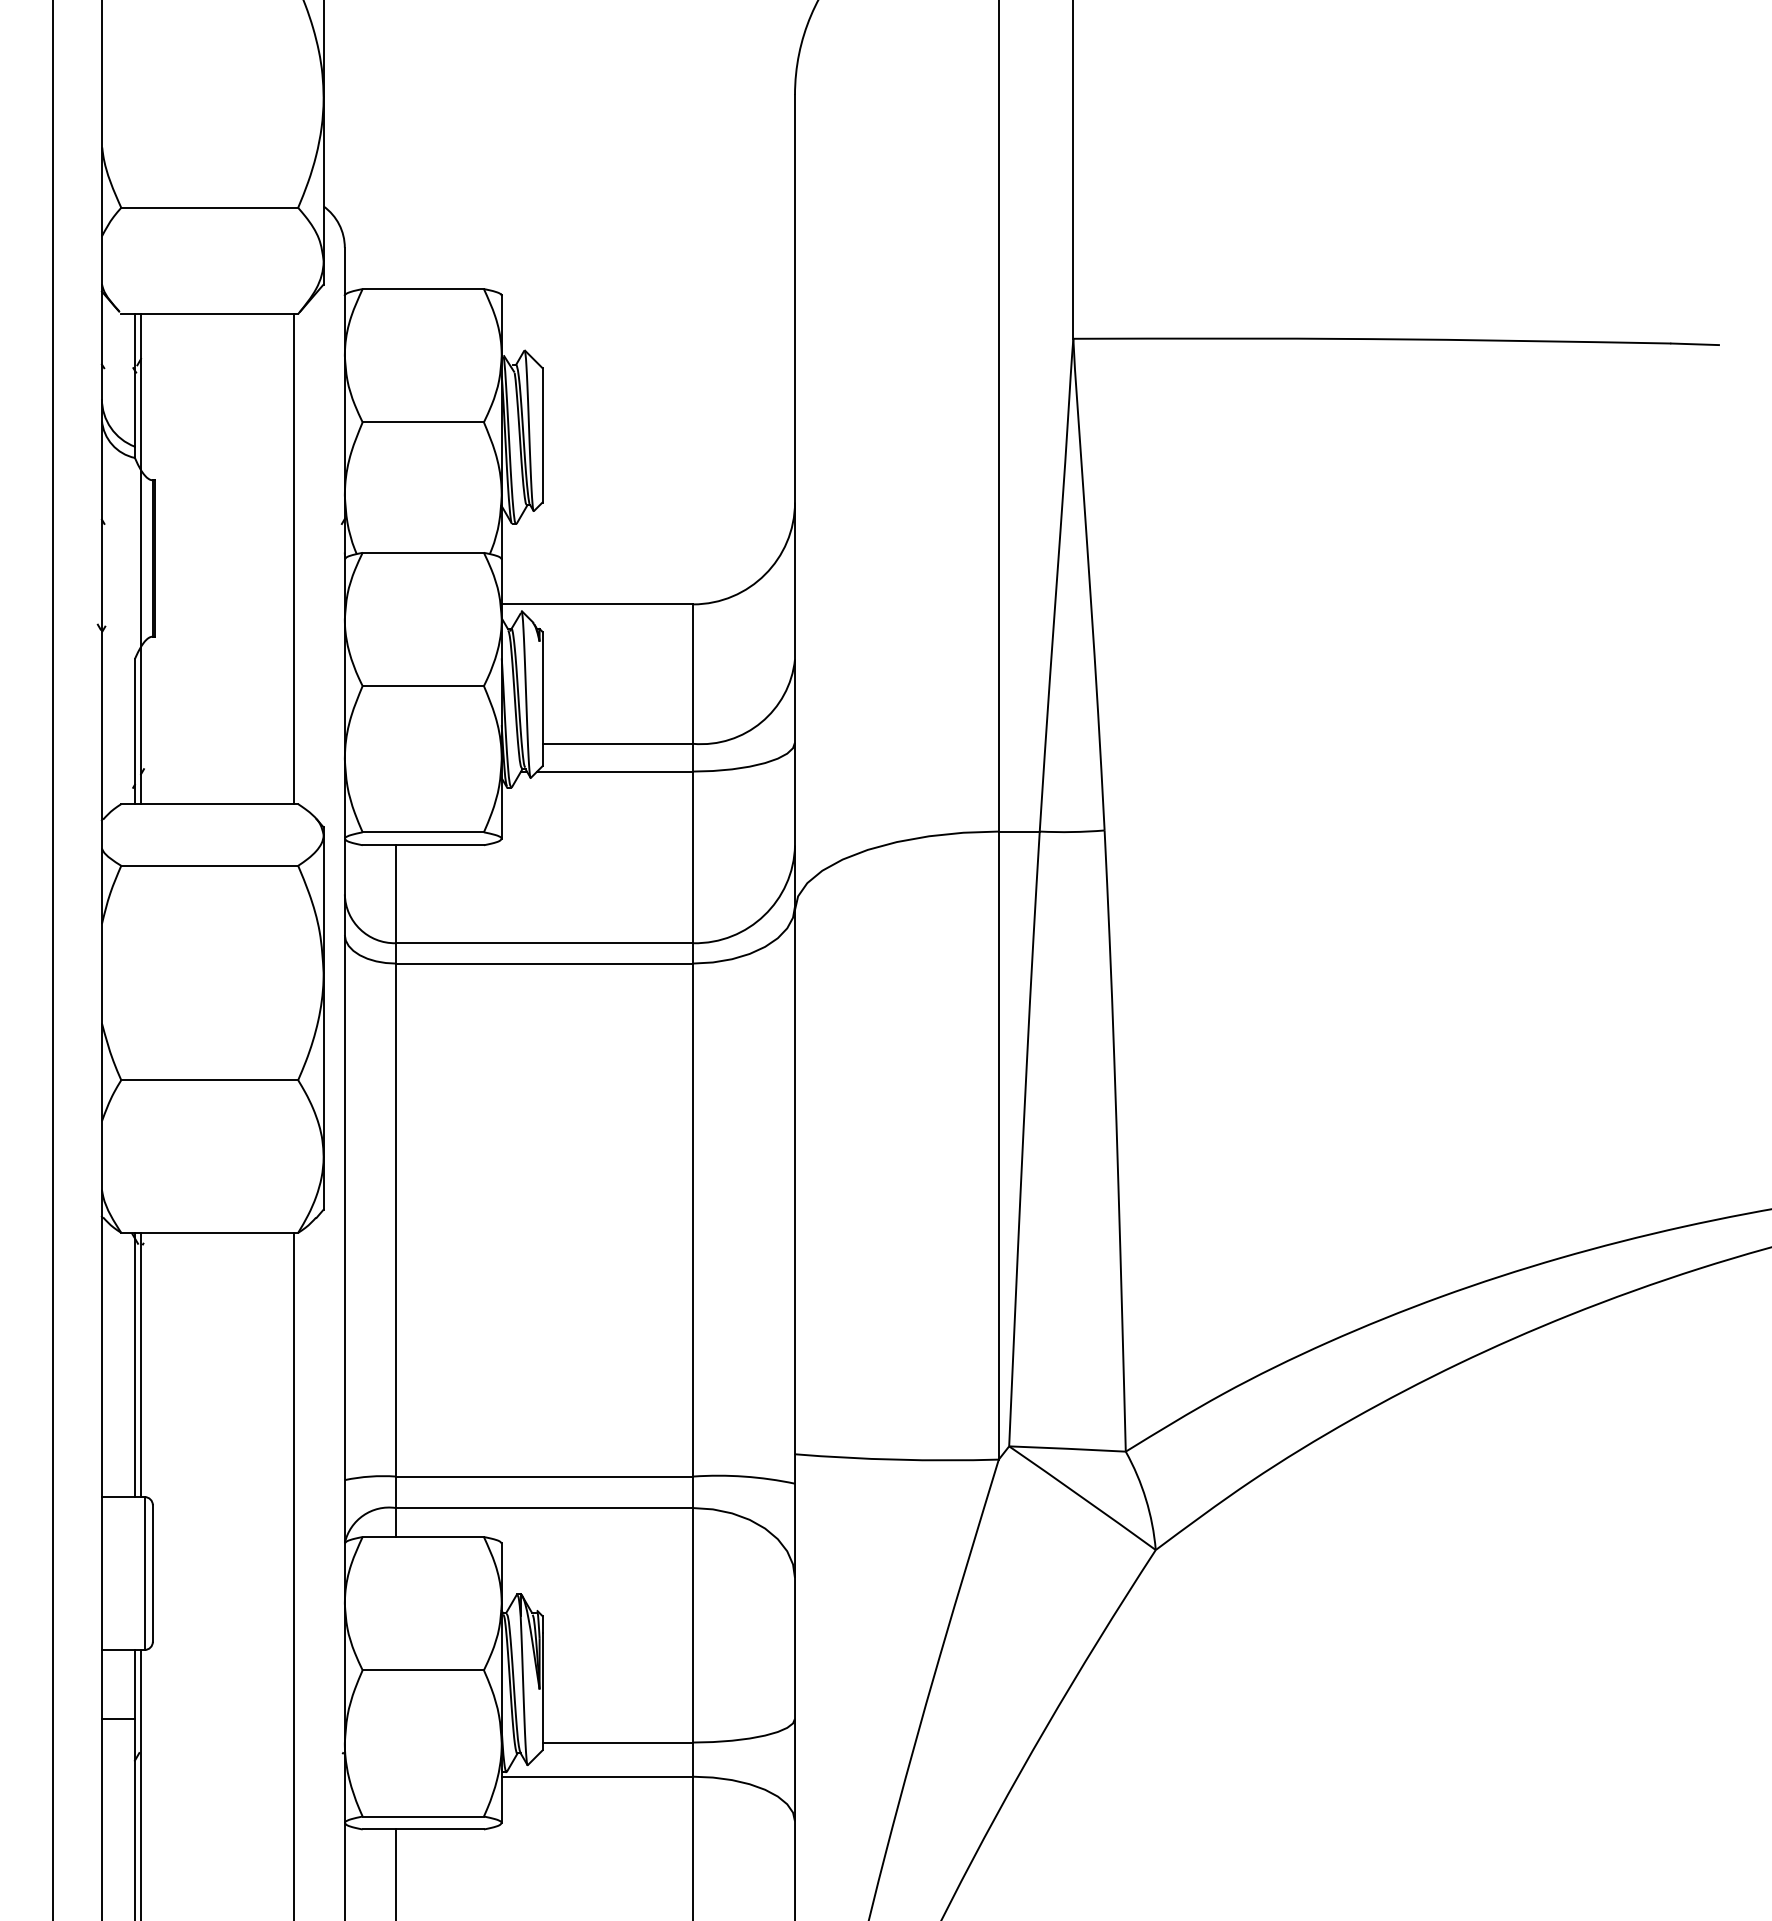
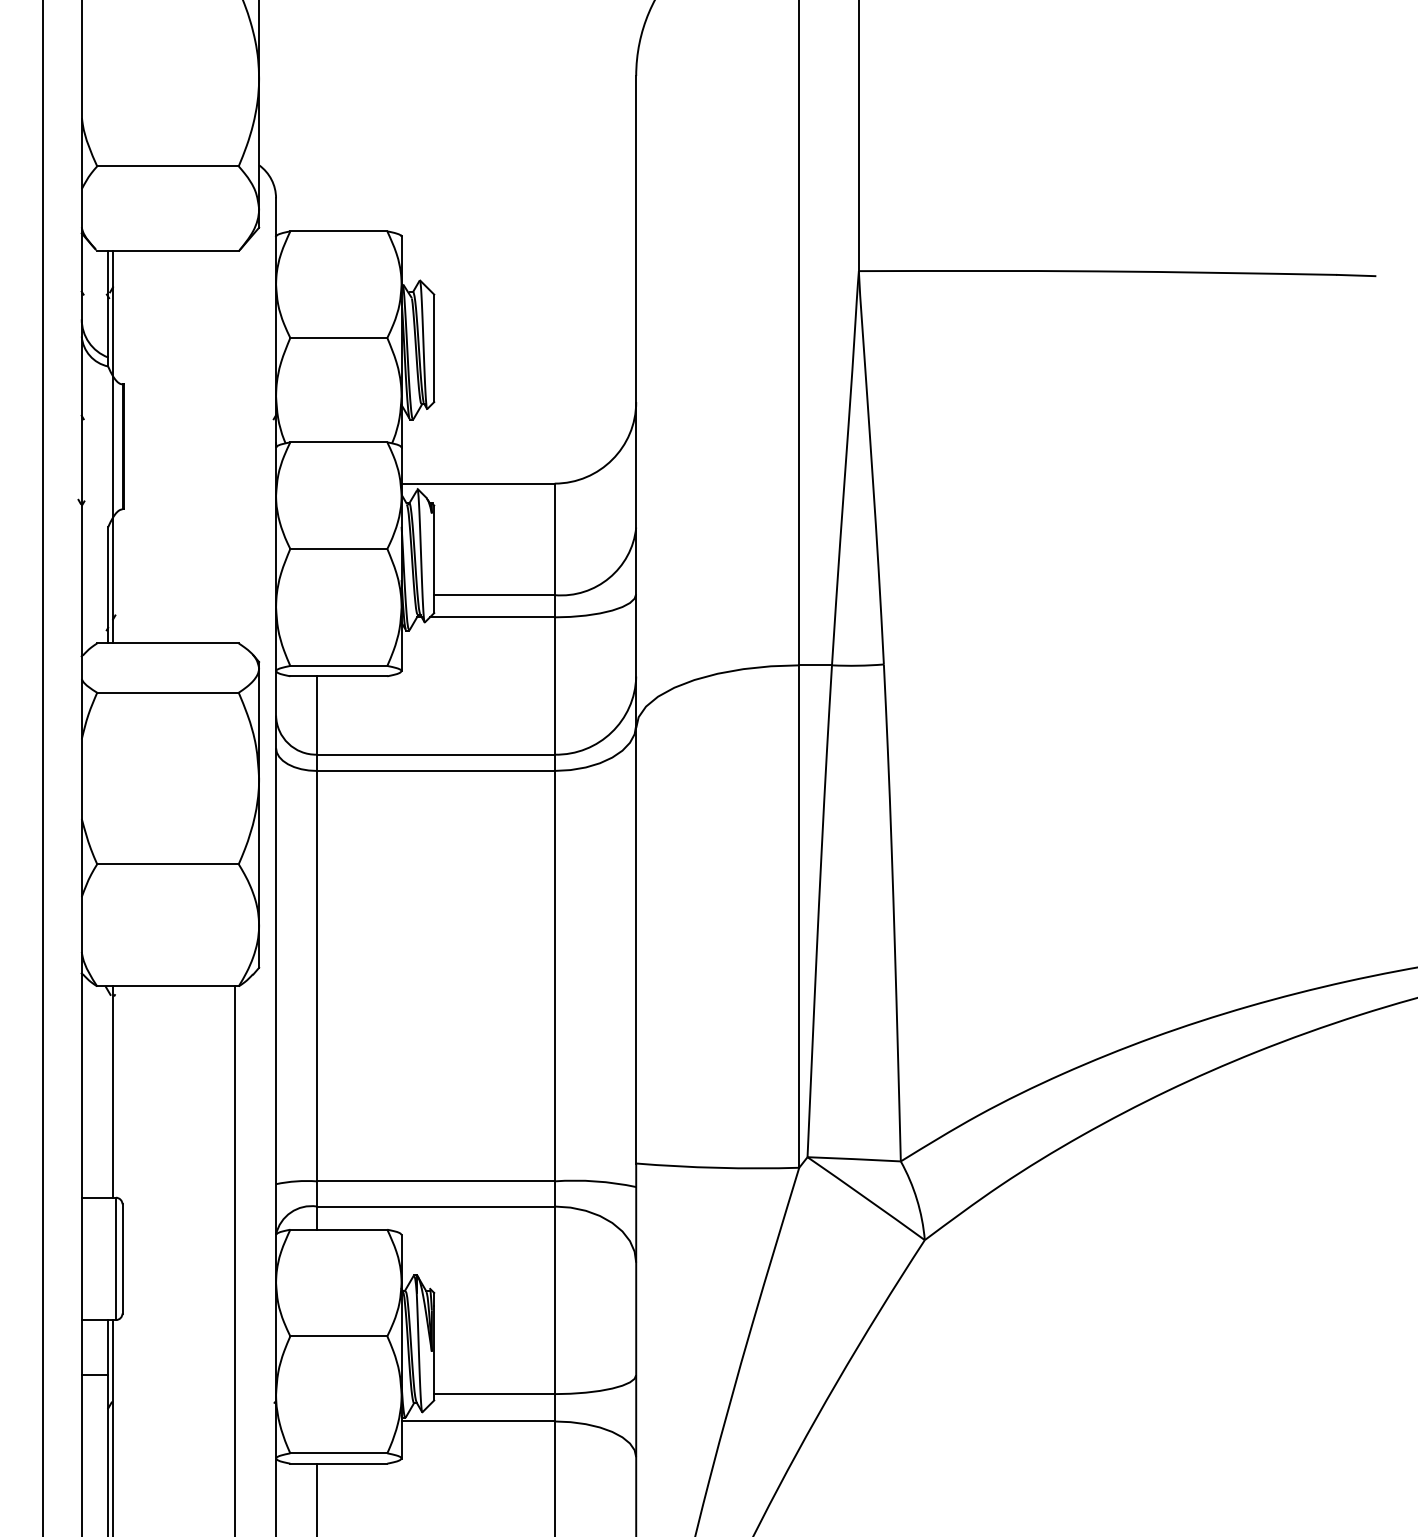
line: (293, 559) -> (234, 447), removed
line: (134, 1364) -> (107, 1091), removed

